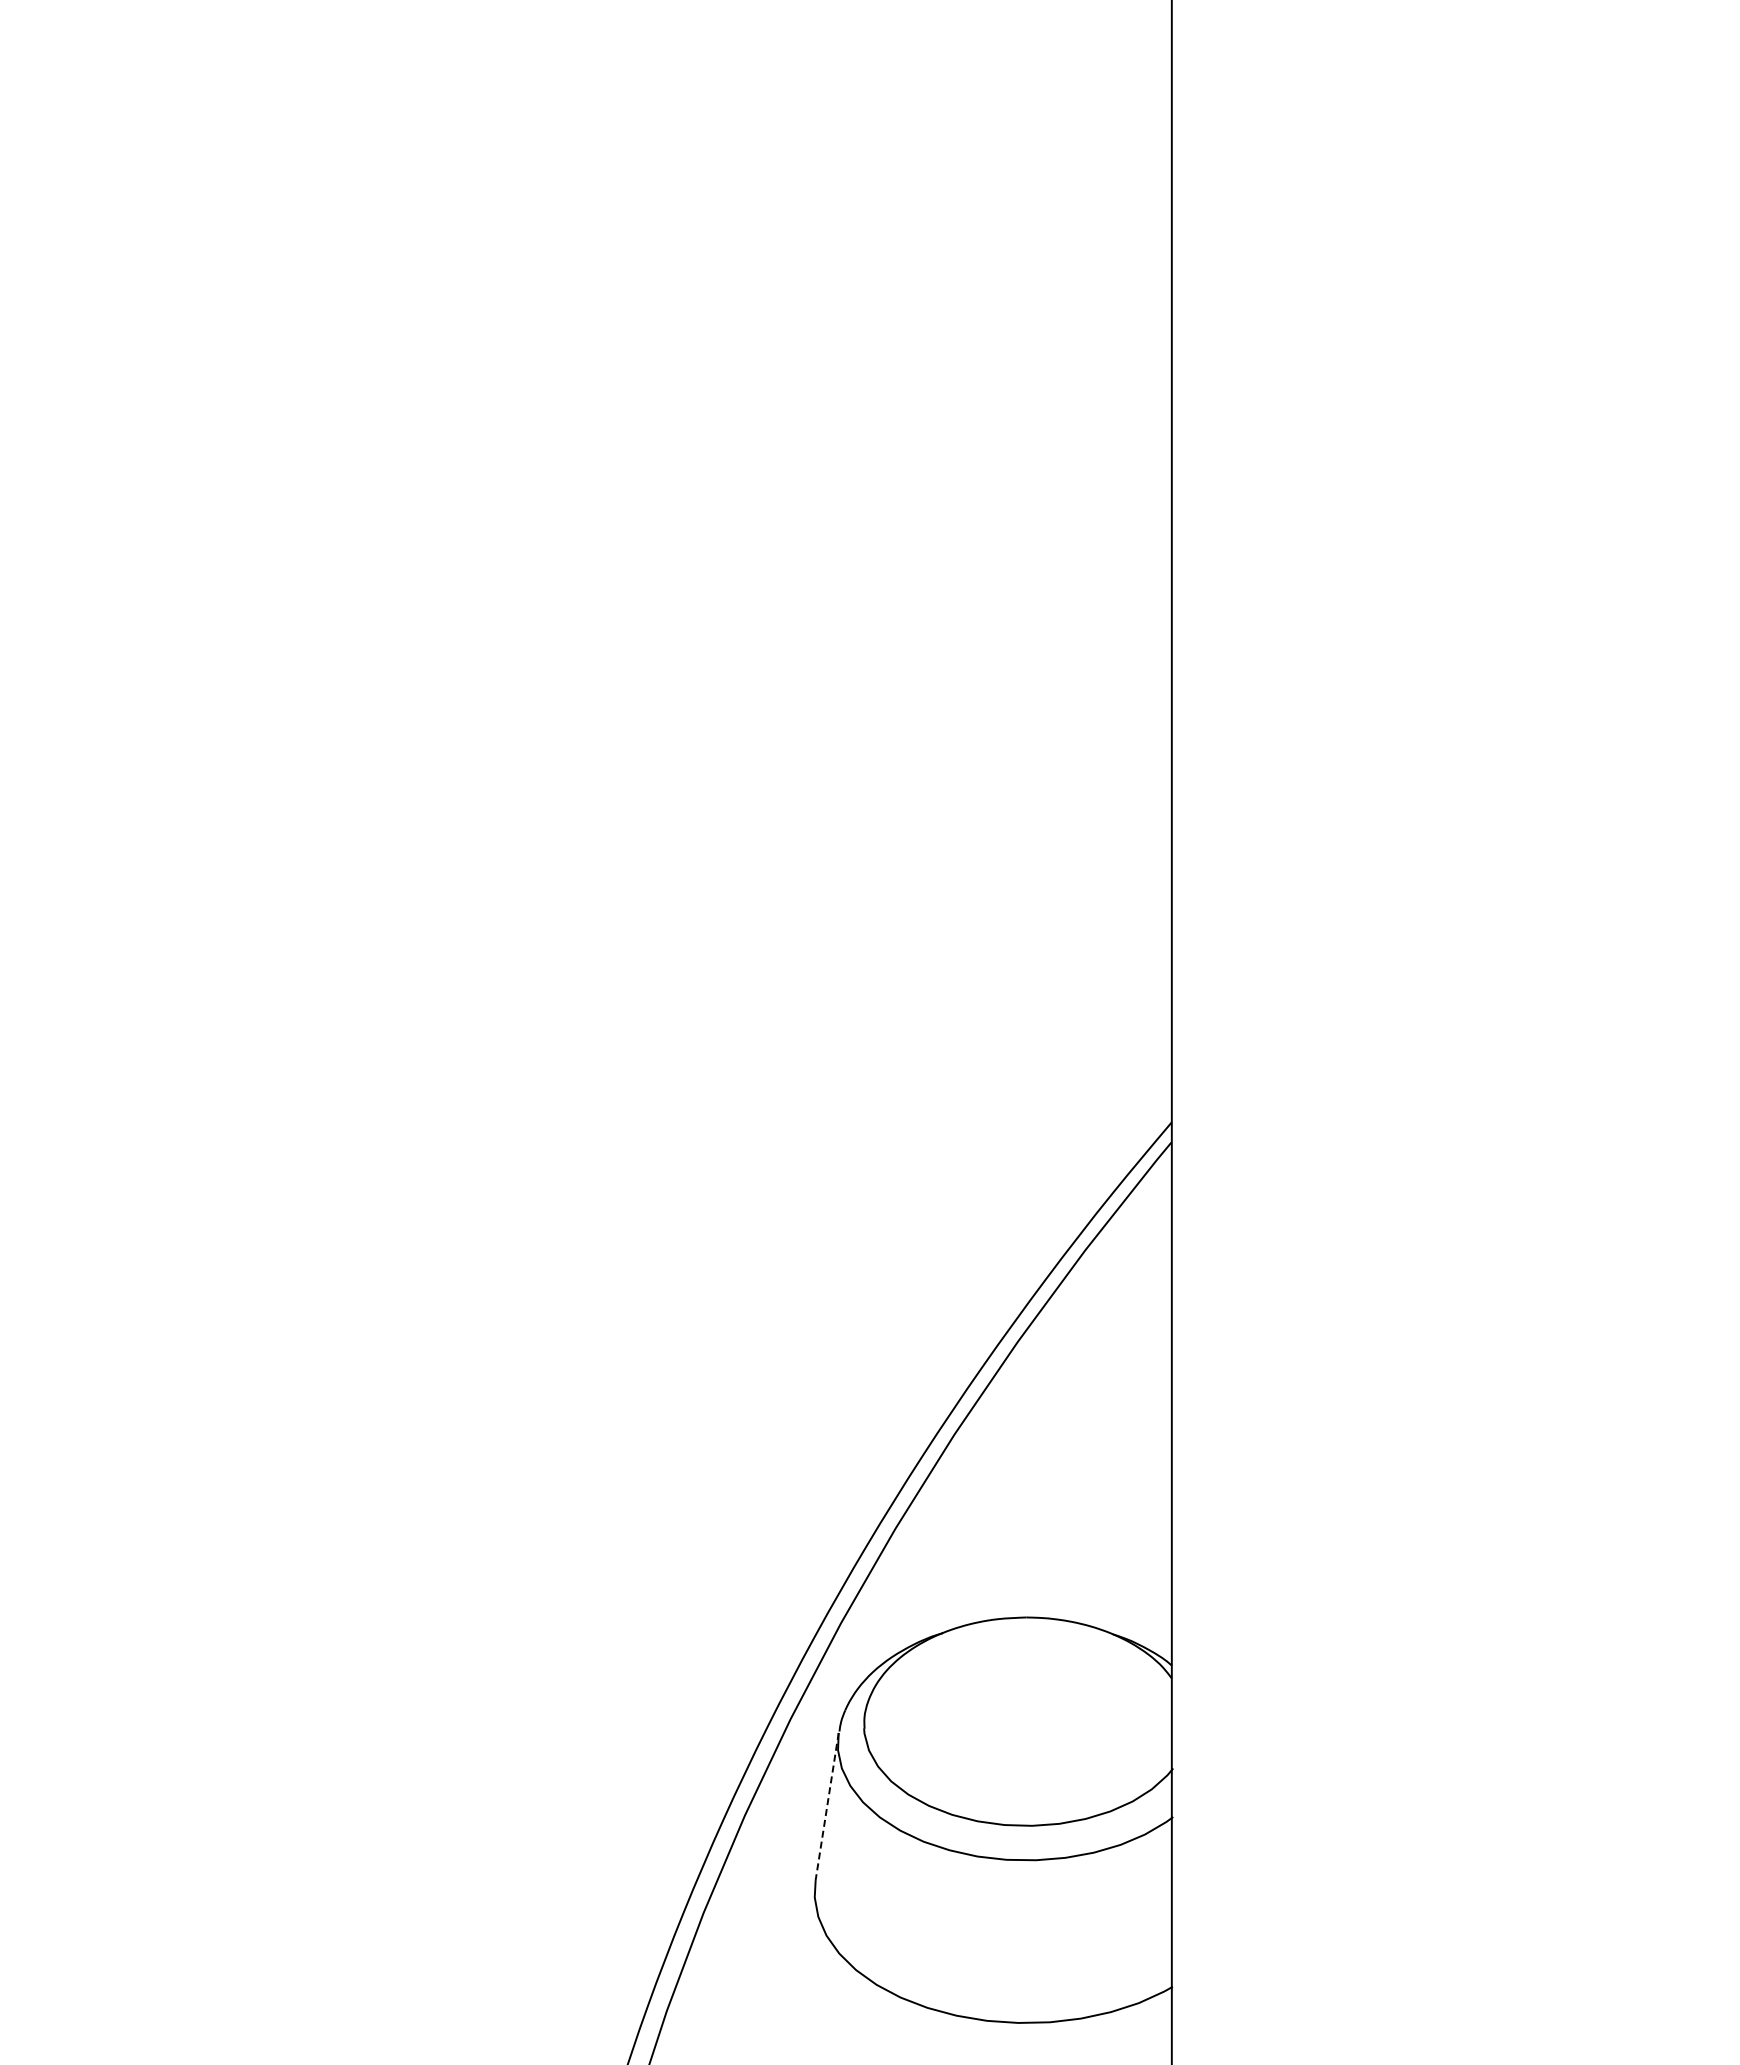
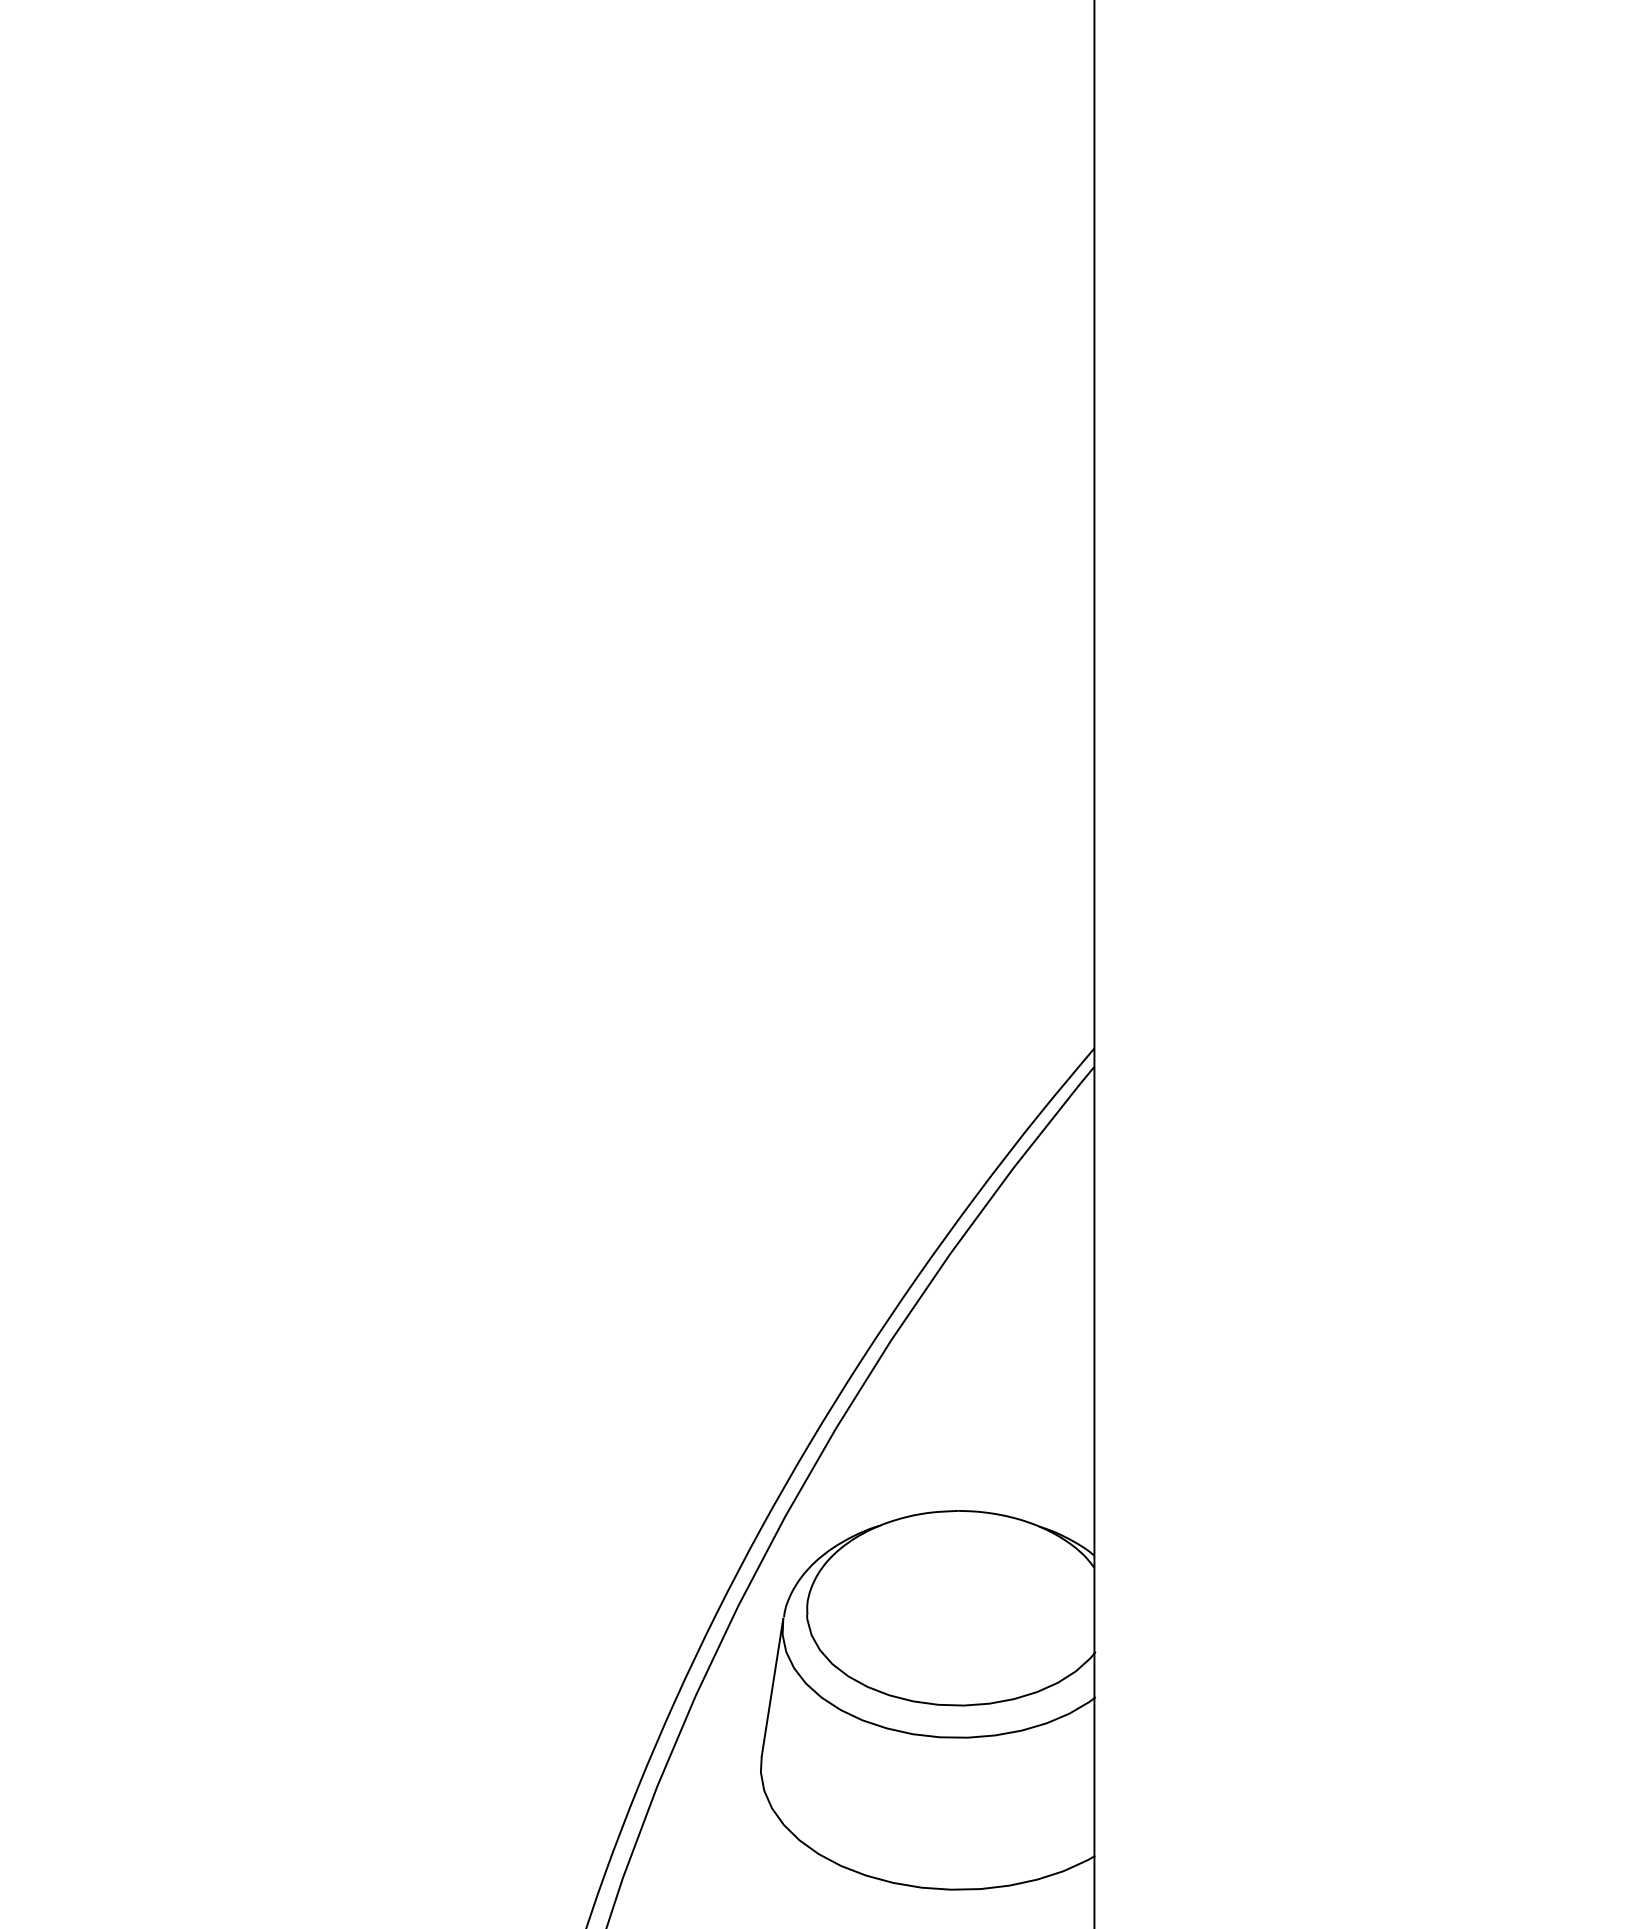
line: (827, 1807) -> (772, 1688), dashed -> solid

